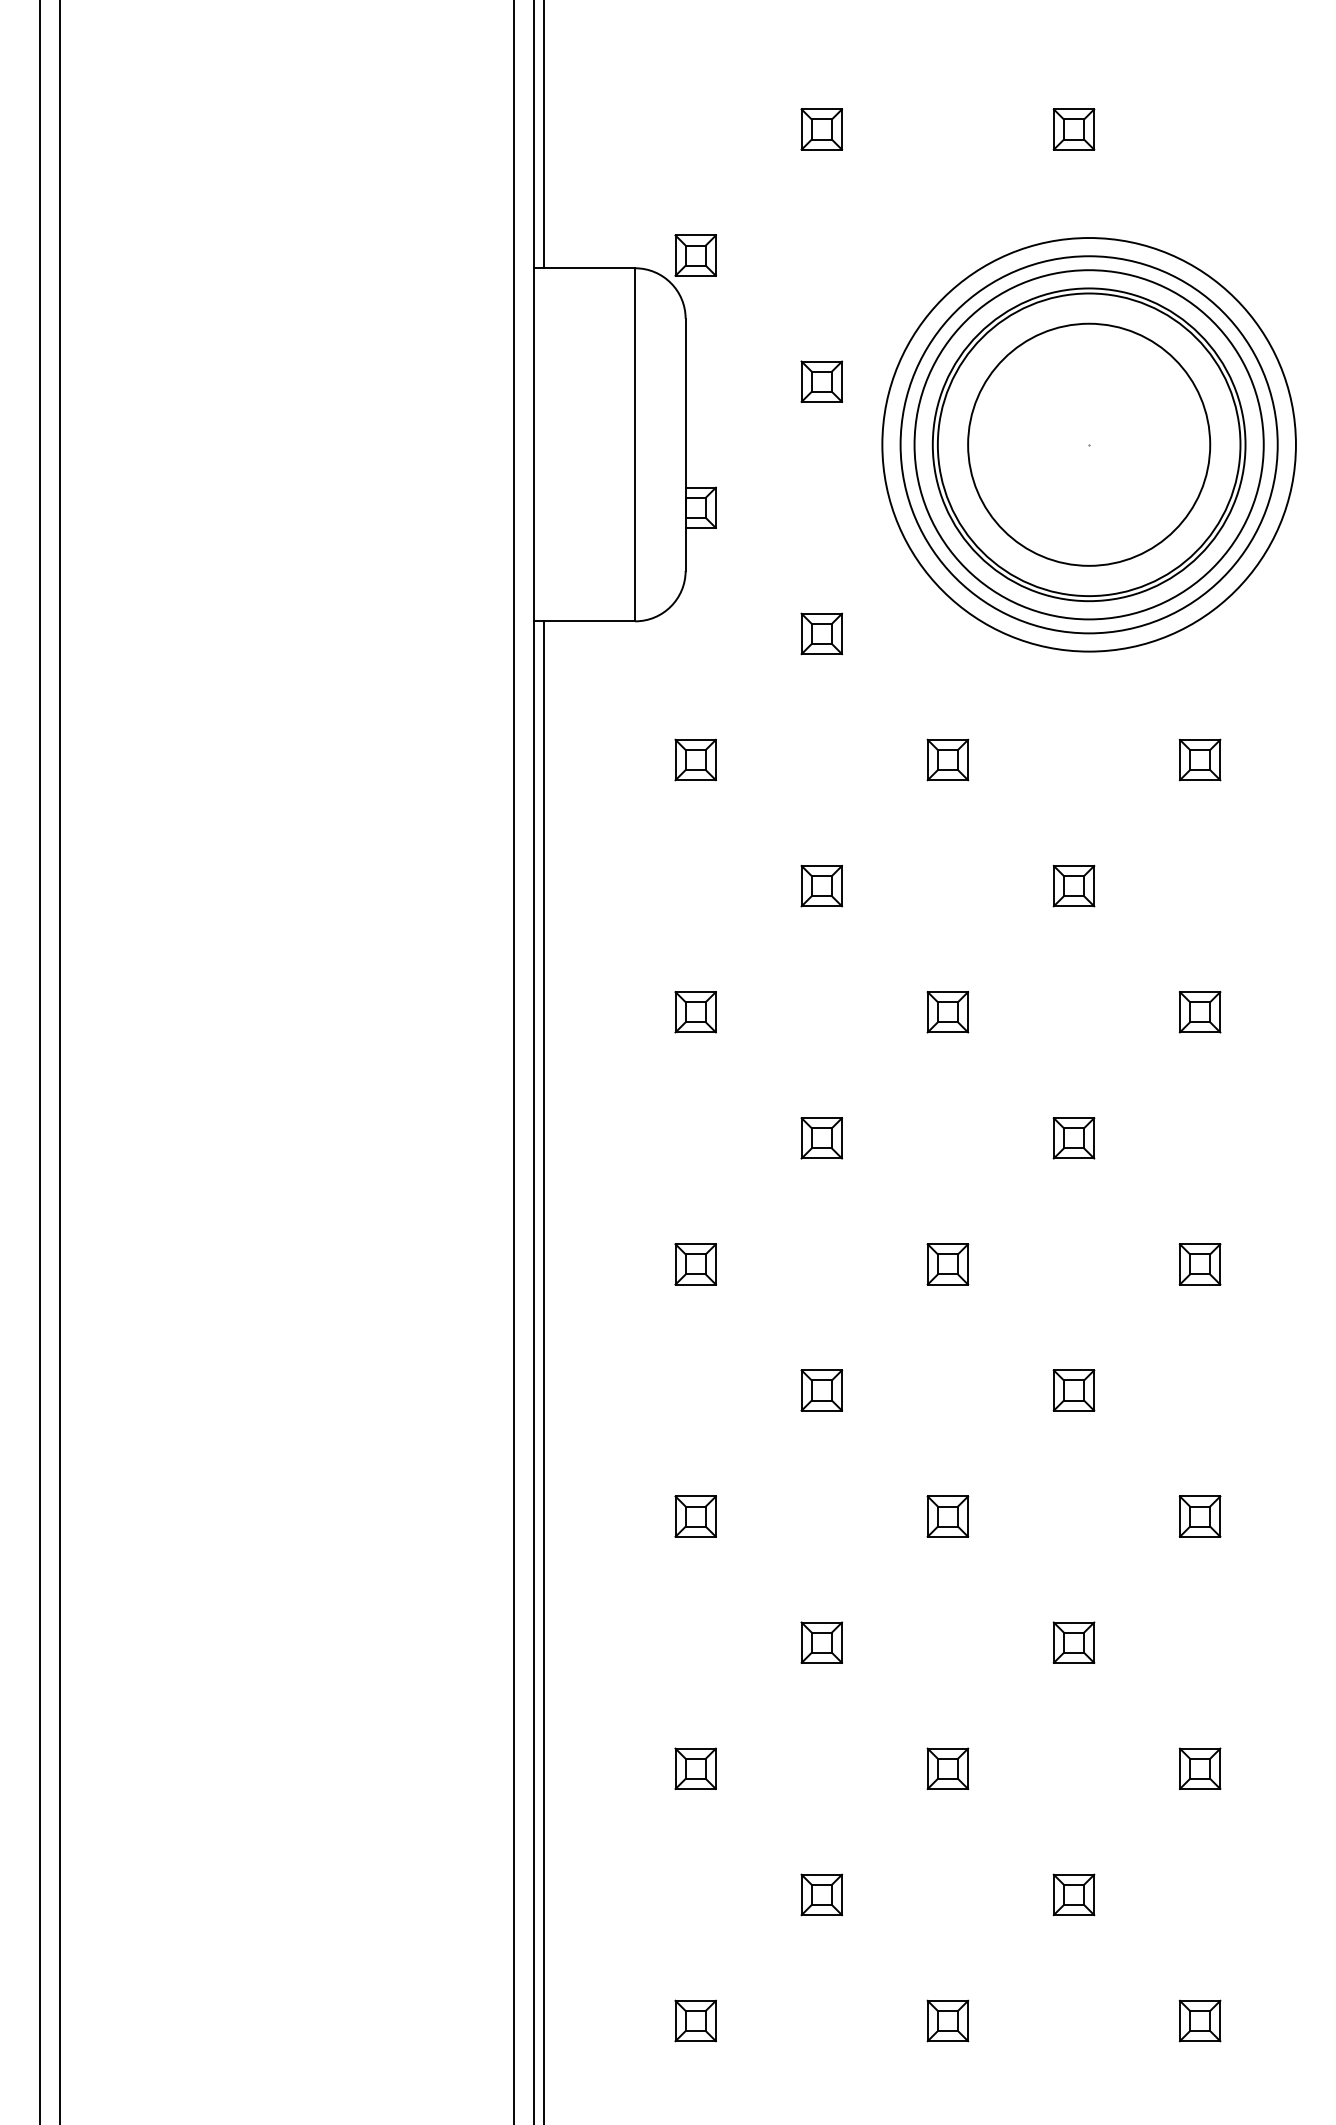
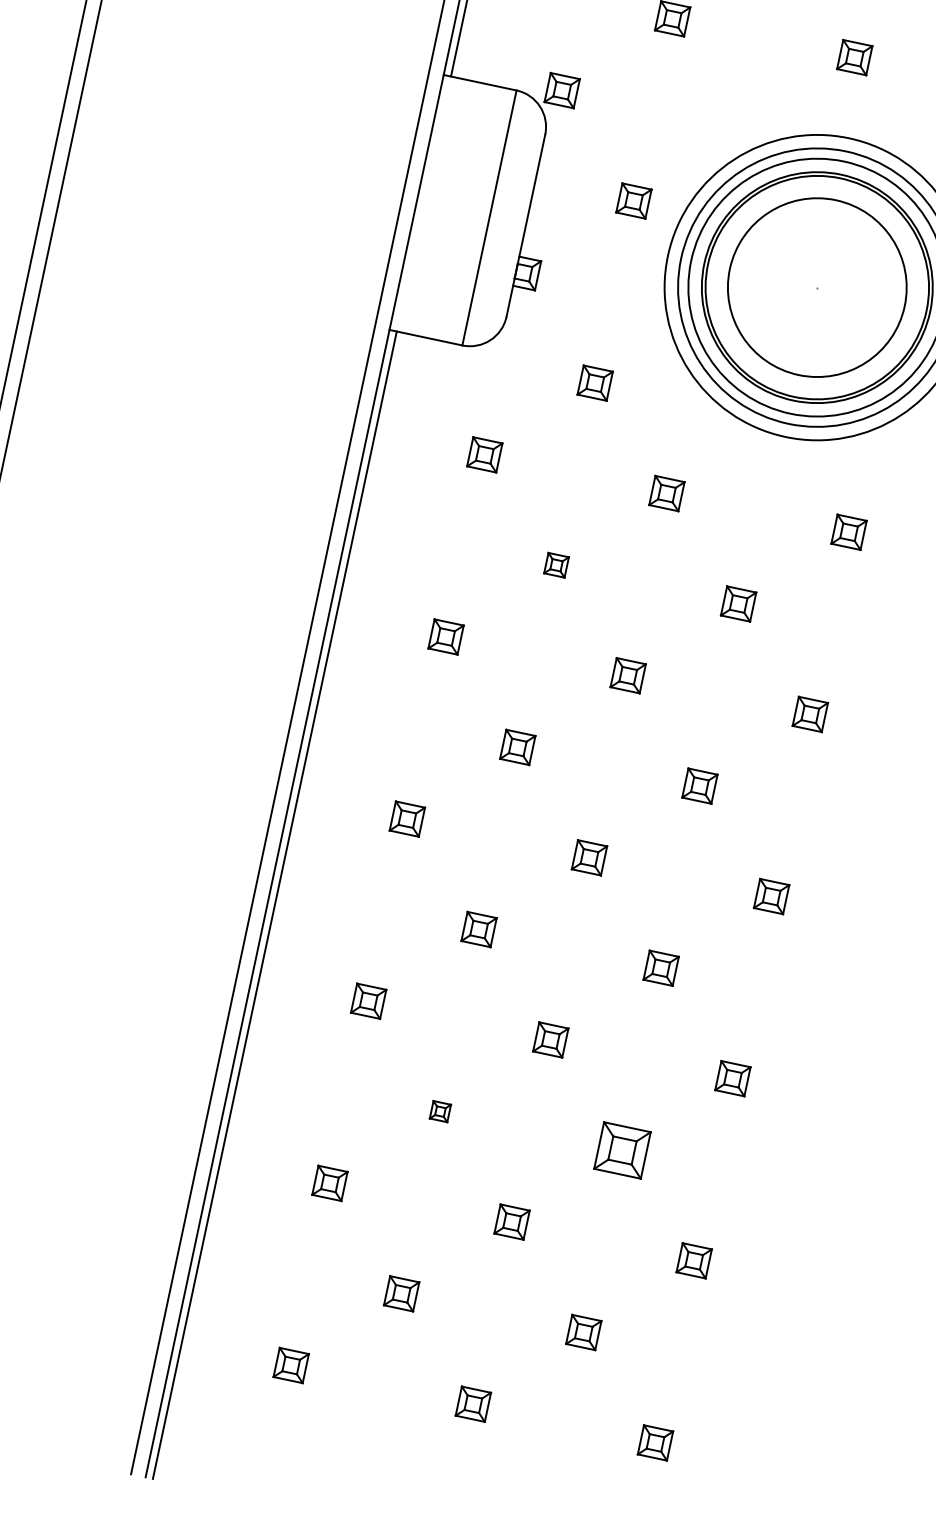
part: (821, 885) -> (556, 564), size x0.7
part: (821, 1642) -> (440, 1111), size x0.6
part: (1073, 1642) -> (622, 1150), size x1.6

